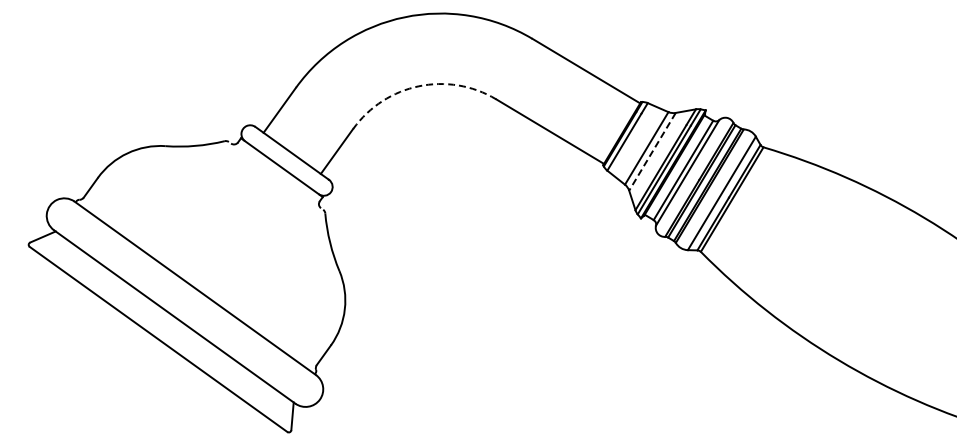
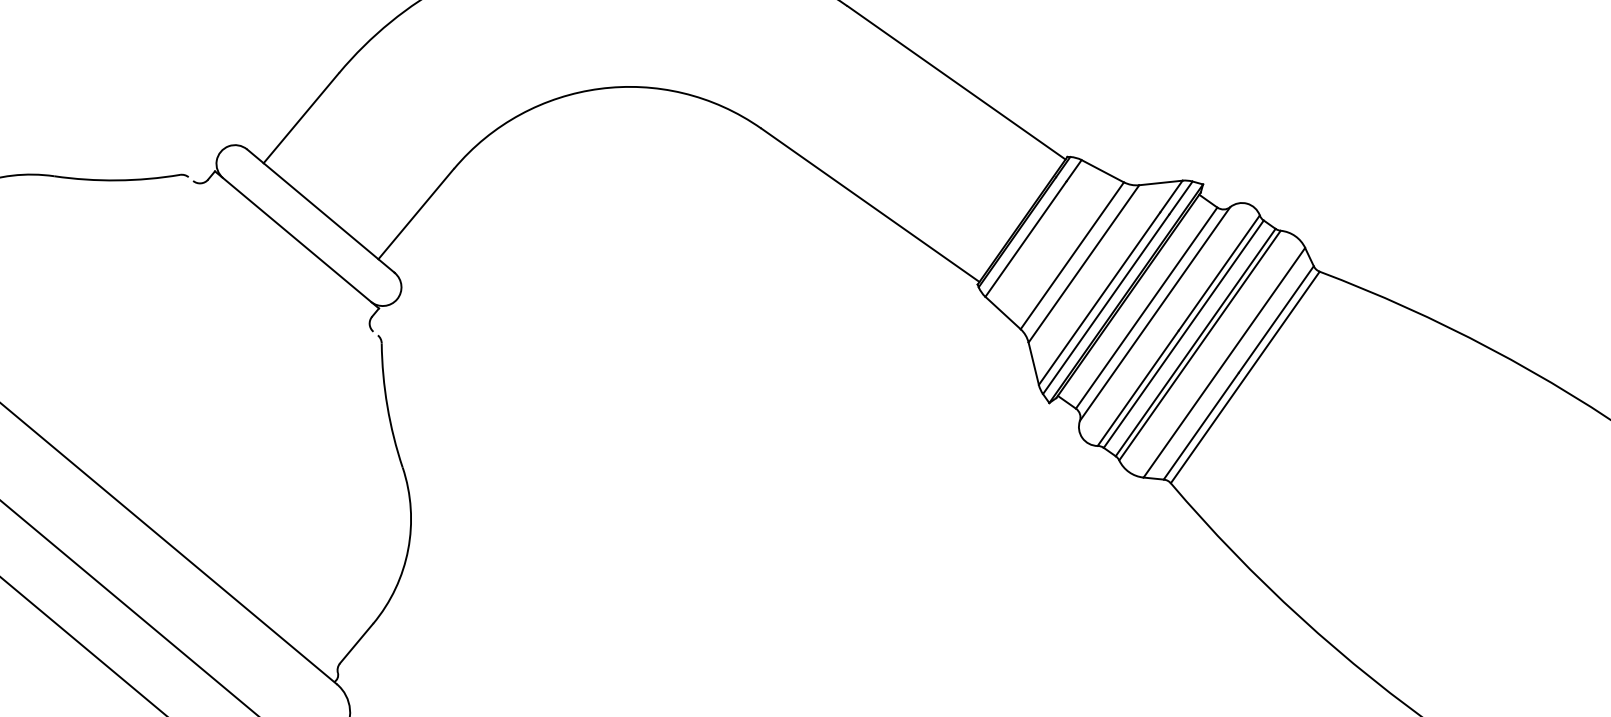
arc: (418, 86) -> (598, 89), dashed -> solid
line: (652, 152) -> (1083, 265), dashed -> solid

